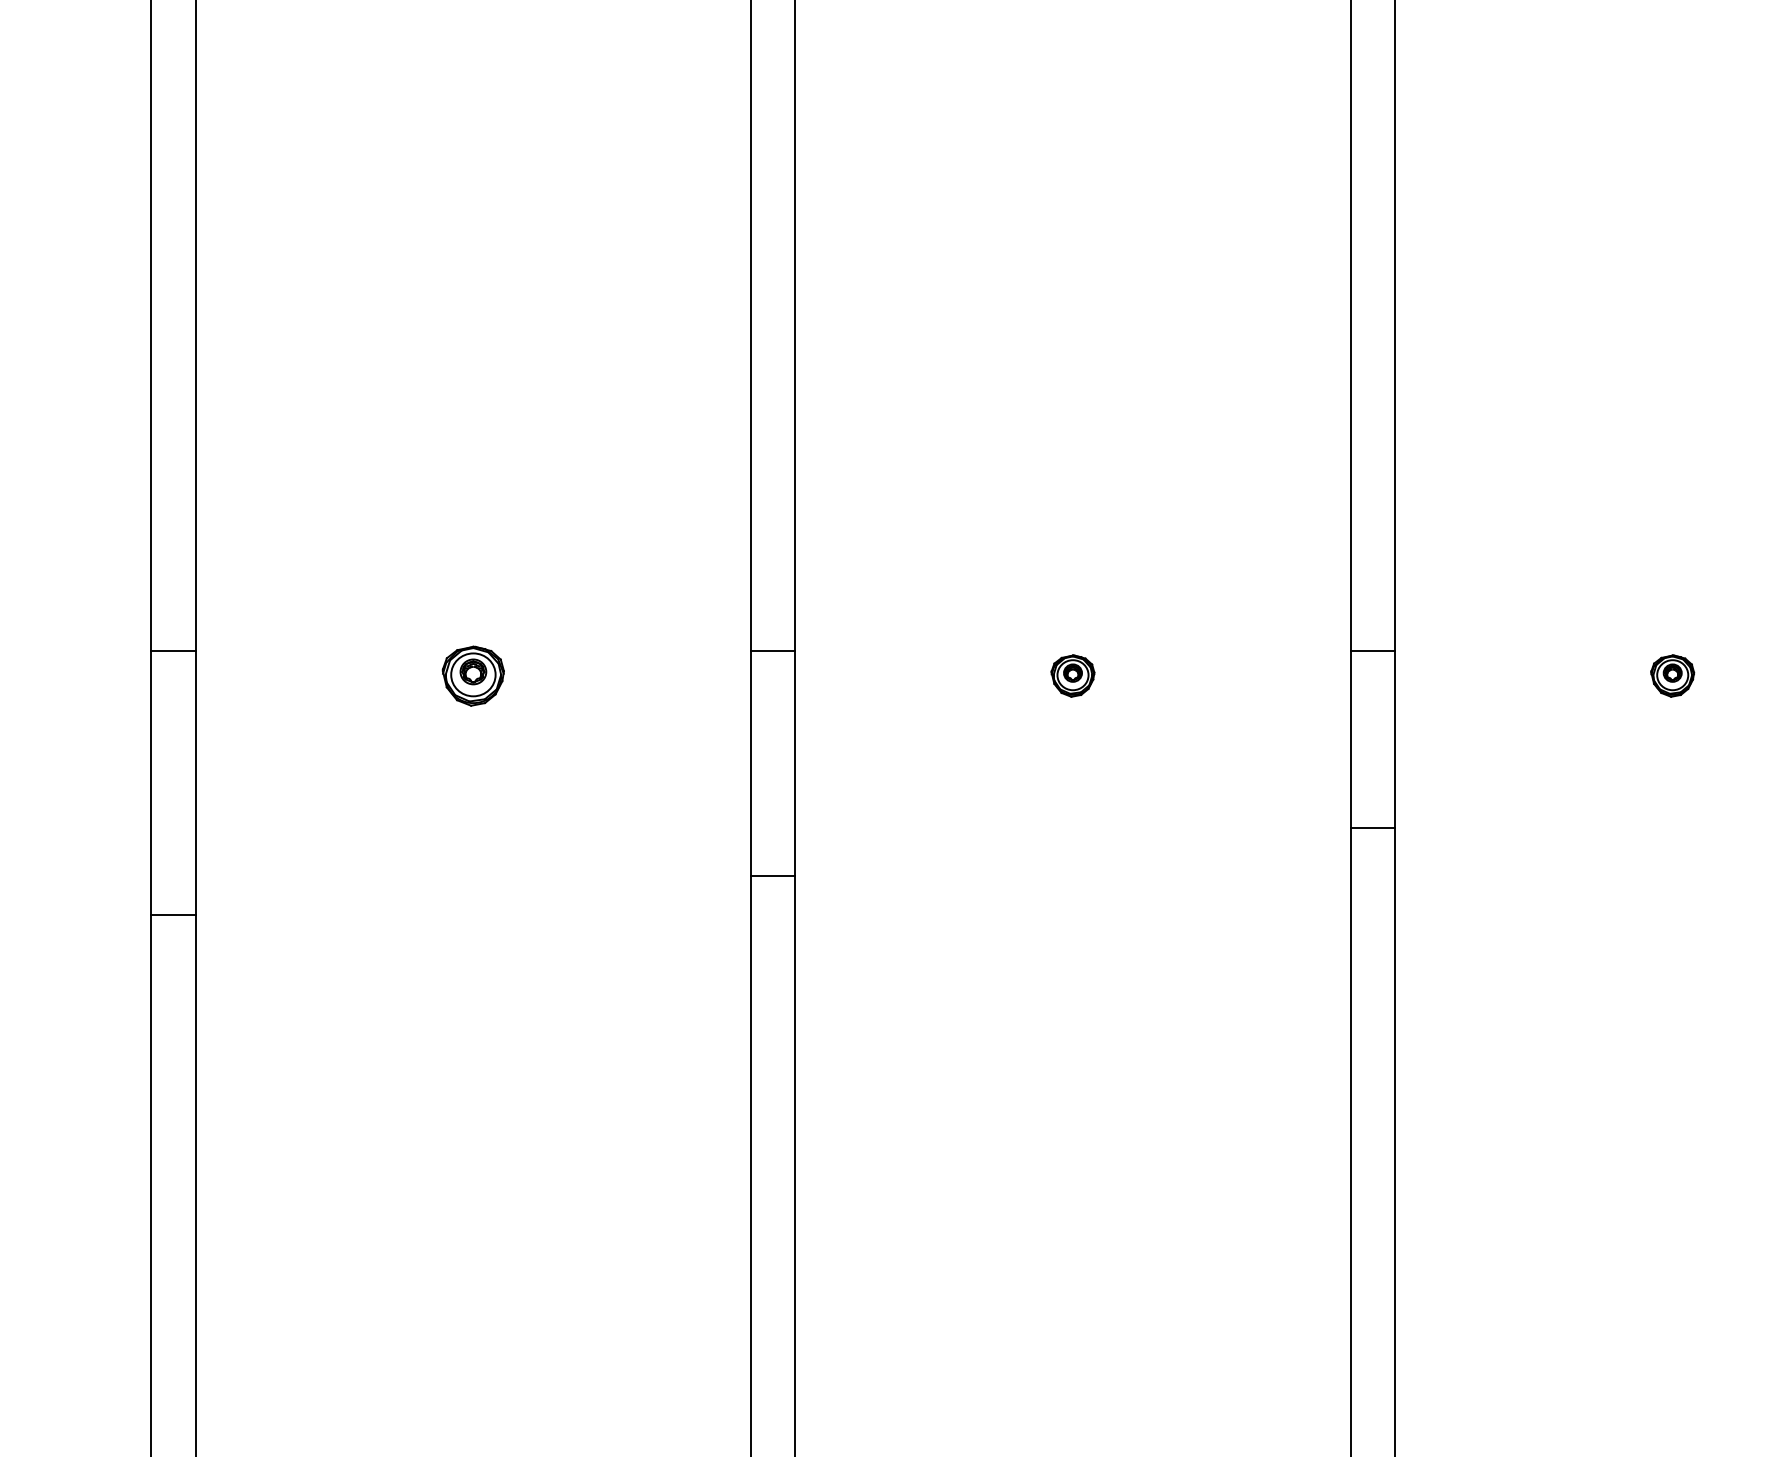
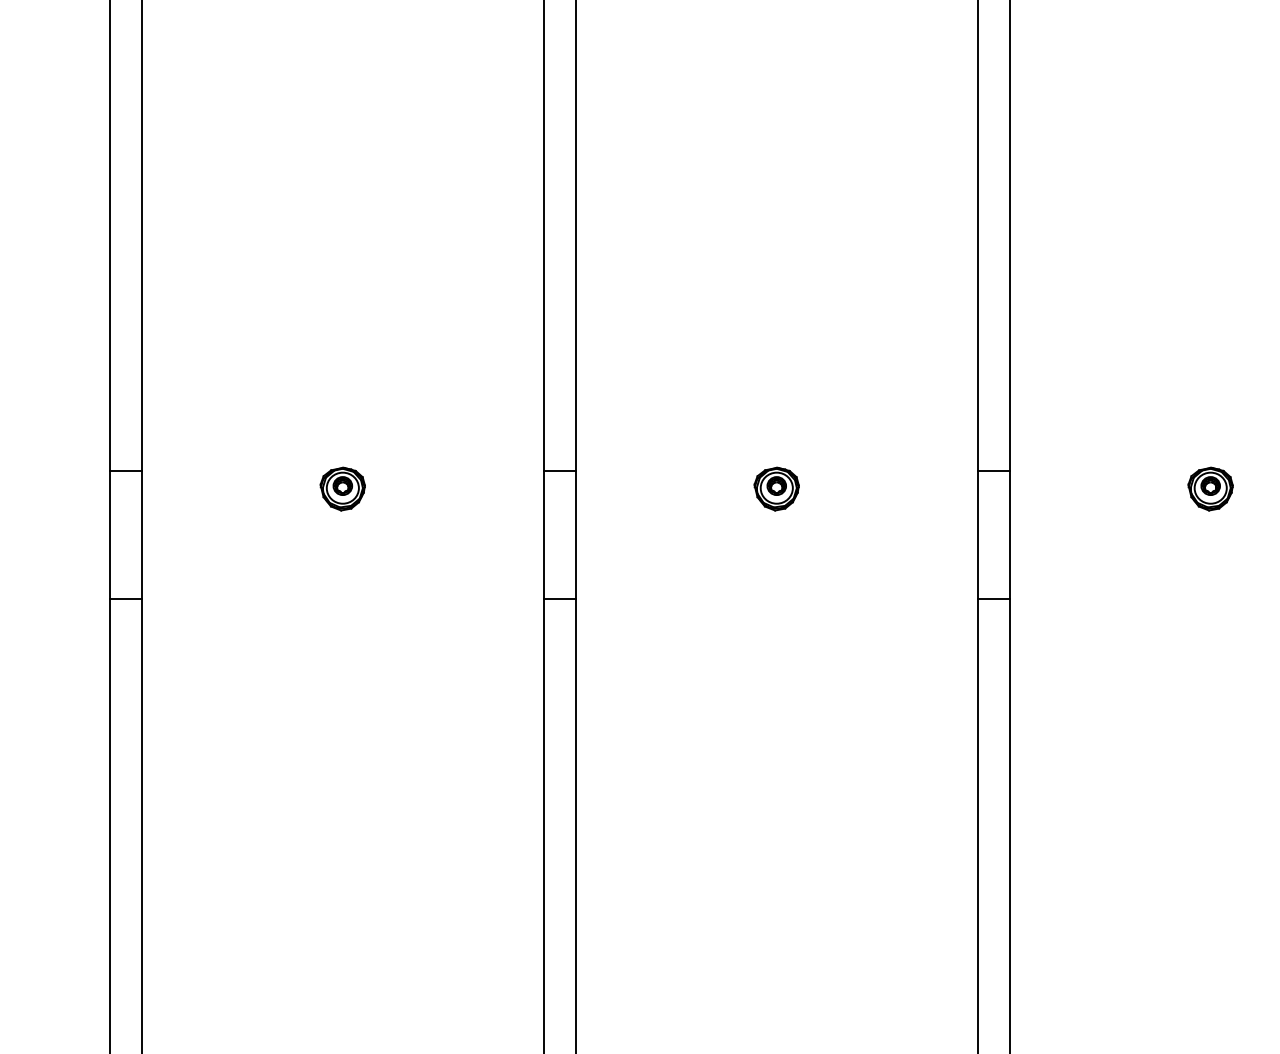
part: (1072, 675) -> (776, 488), size x1.43
part: (1672, 675) -> (1210, 488), size x1.43
line: (773, 876) -> (560, 599), moved
line: (173, 915) -> (125, 599), moved

